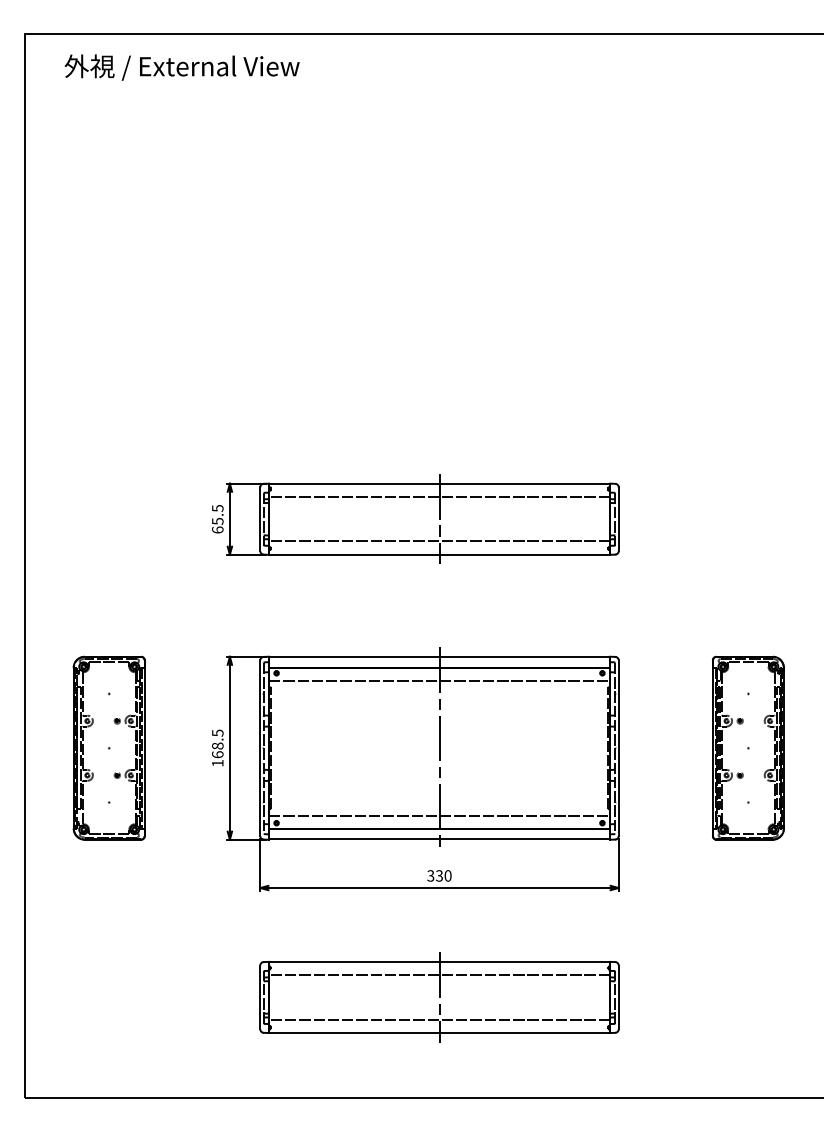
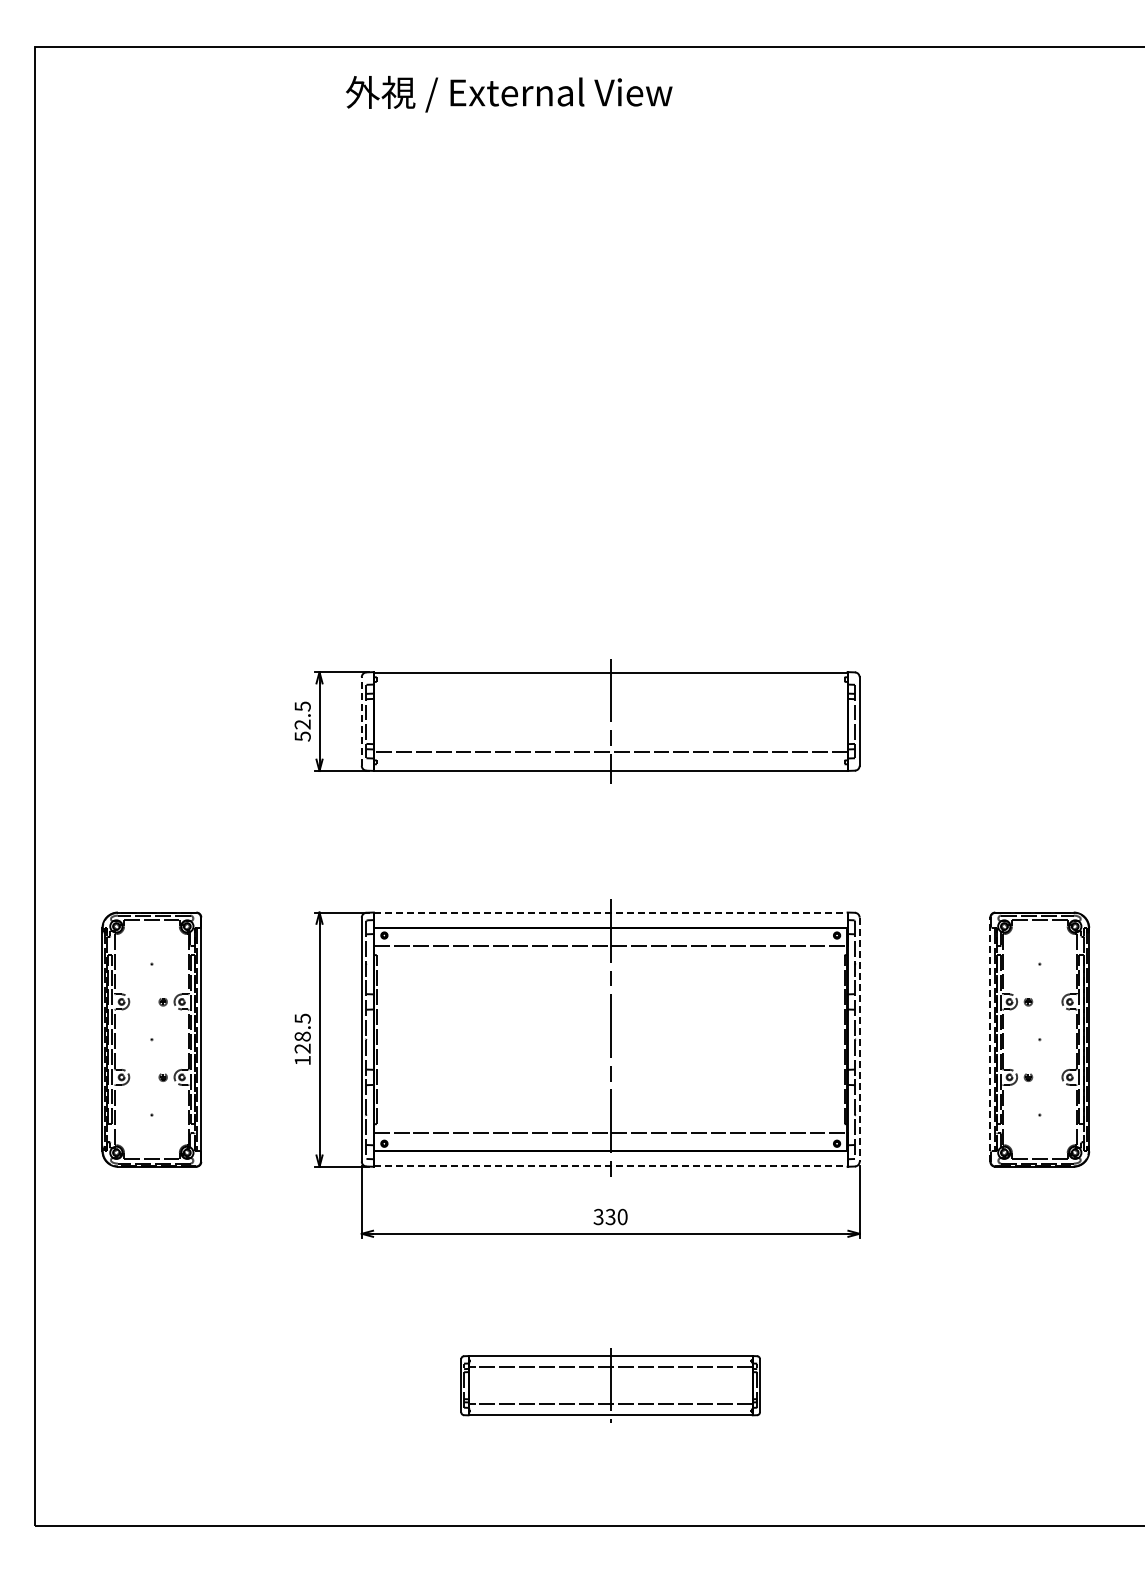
text: (182, 67) -> (509, 94), moved
line: (439, 496) -> (610, 690), removed
line: (260, 519) -> (361, 721), solid -> dashed
text: (217, 525) -> (302, 730), 65.5 -> 52.5
line: (439, 656) -> (610, 912), solid -> dashed
line: (618, 748) -> (859, 1039), solid -> dashed
line: (712, 748) -> (990, 1039), solid -> dashed
text: (217, 754) -> (302, 1048), 168.5 -> 128.5
line: (439, 839) -> (610, 1166), solid -> dashed
part: (439, 997) -> (610, 1385), size x0.6

